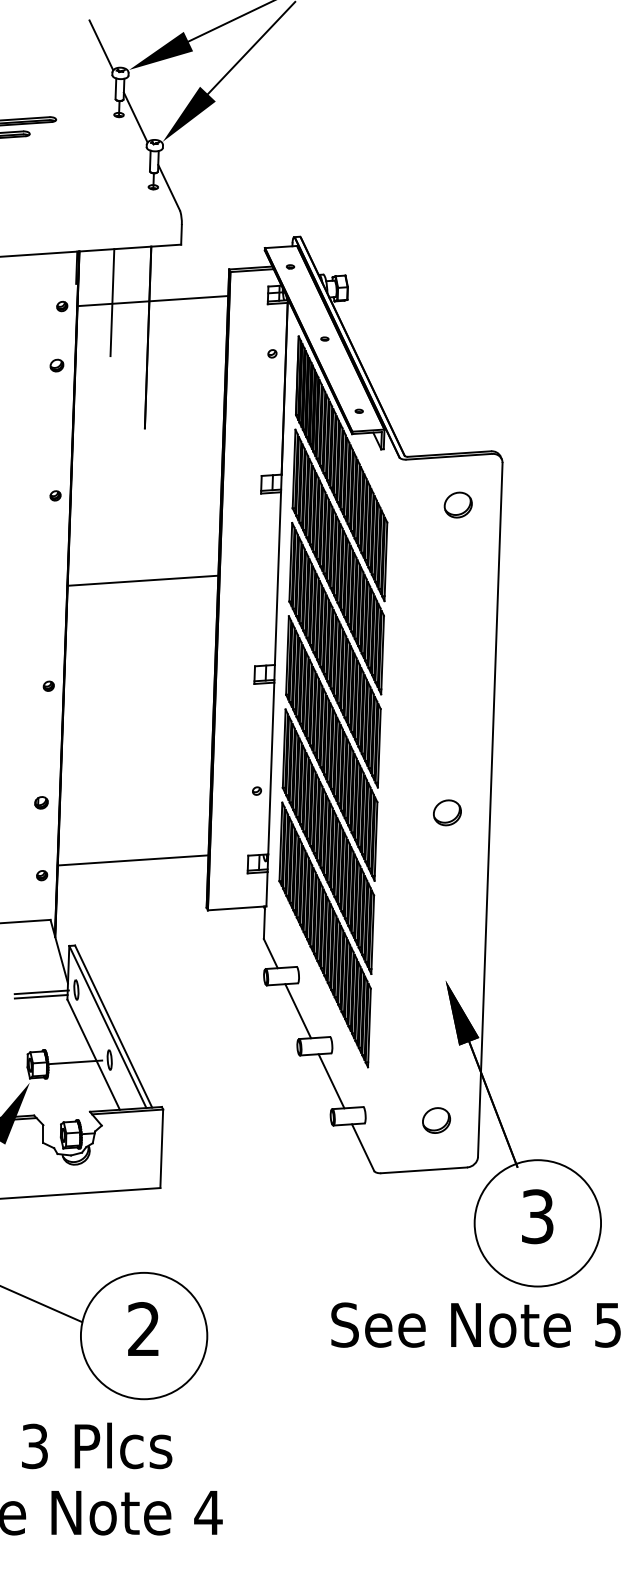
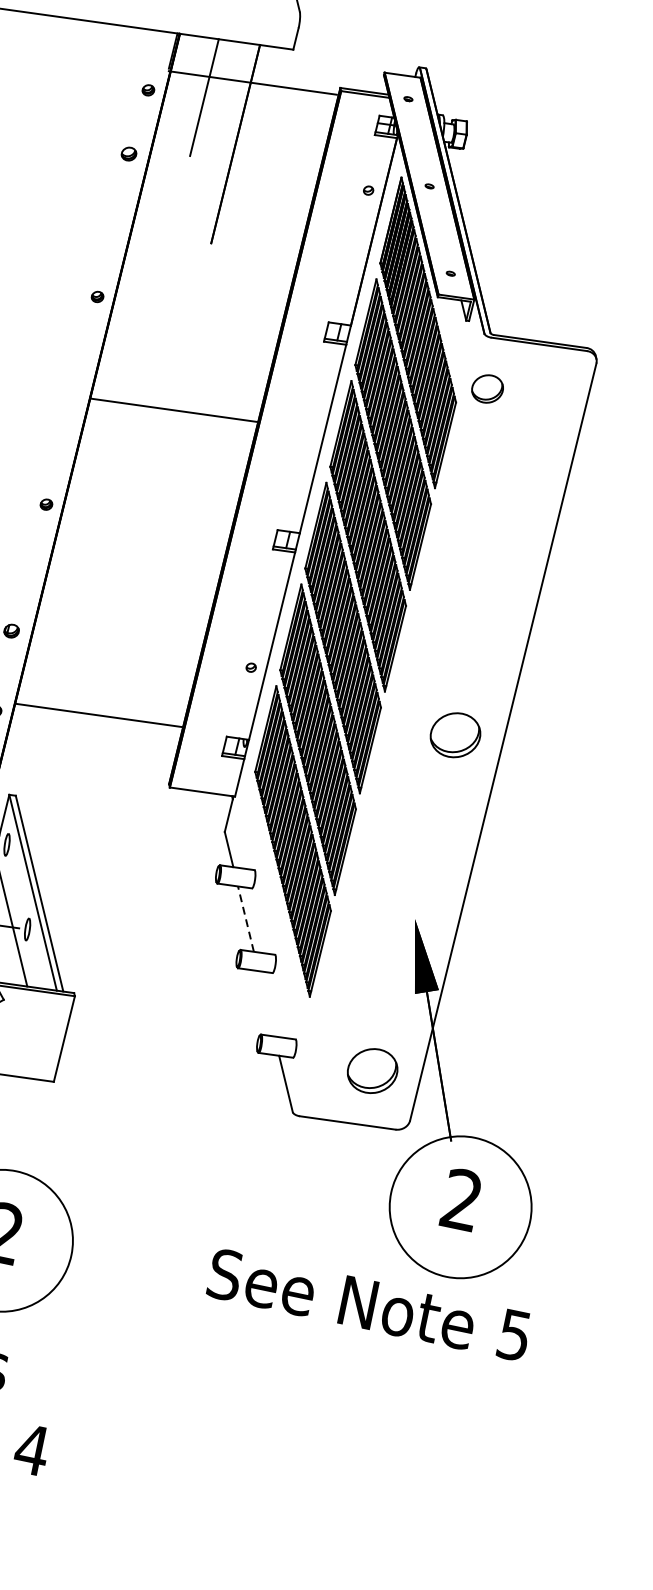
line: (152, 301) -> (252, 83), moved
part: (457, 504) -> (486, 388), moved
part: (447, 812) -> (455, 734), size x1.6
line: (298, 1011) -> (246, 919), solid -> dashed
line: (331, 1081) -> (266, 1004), removed
part: (436, 1120) -> (372, 1070), size x1.6
text: (537, 1216) -> (461, 1199), 3 -> 2

